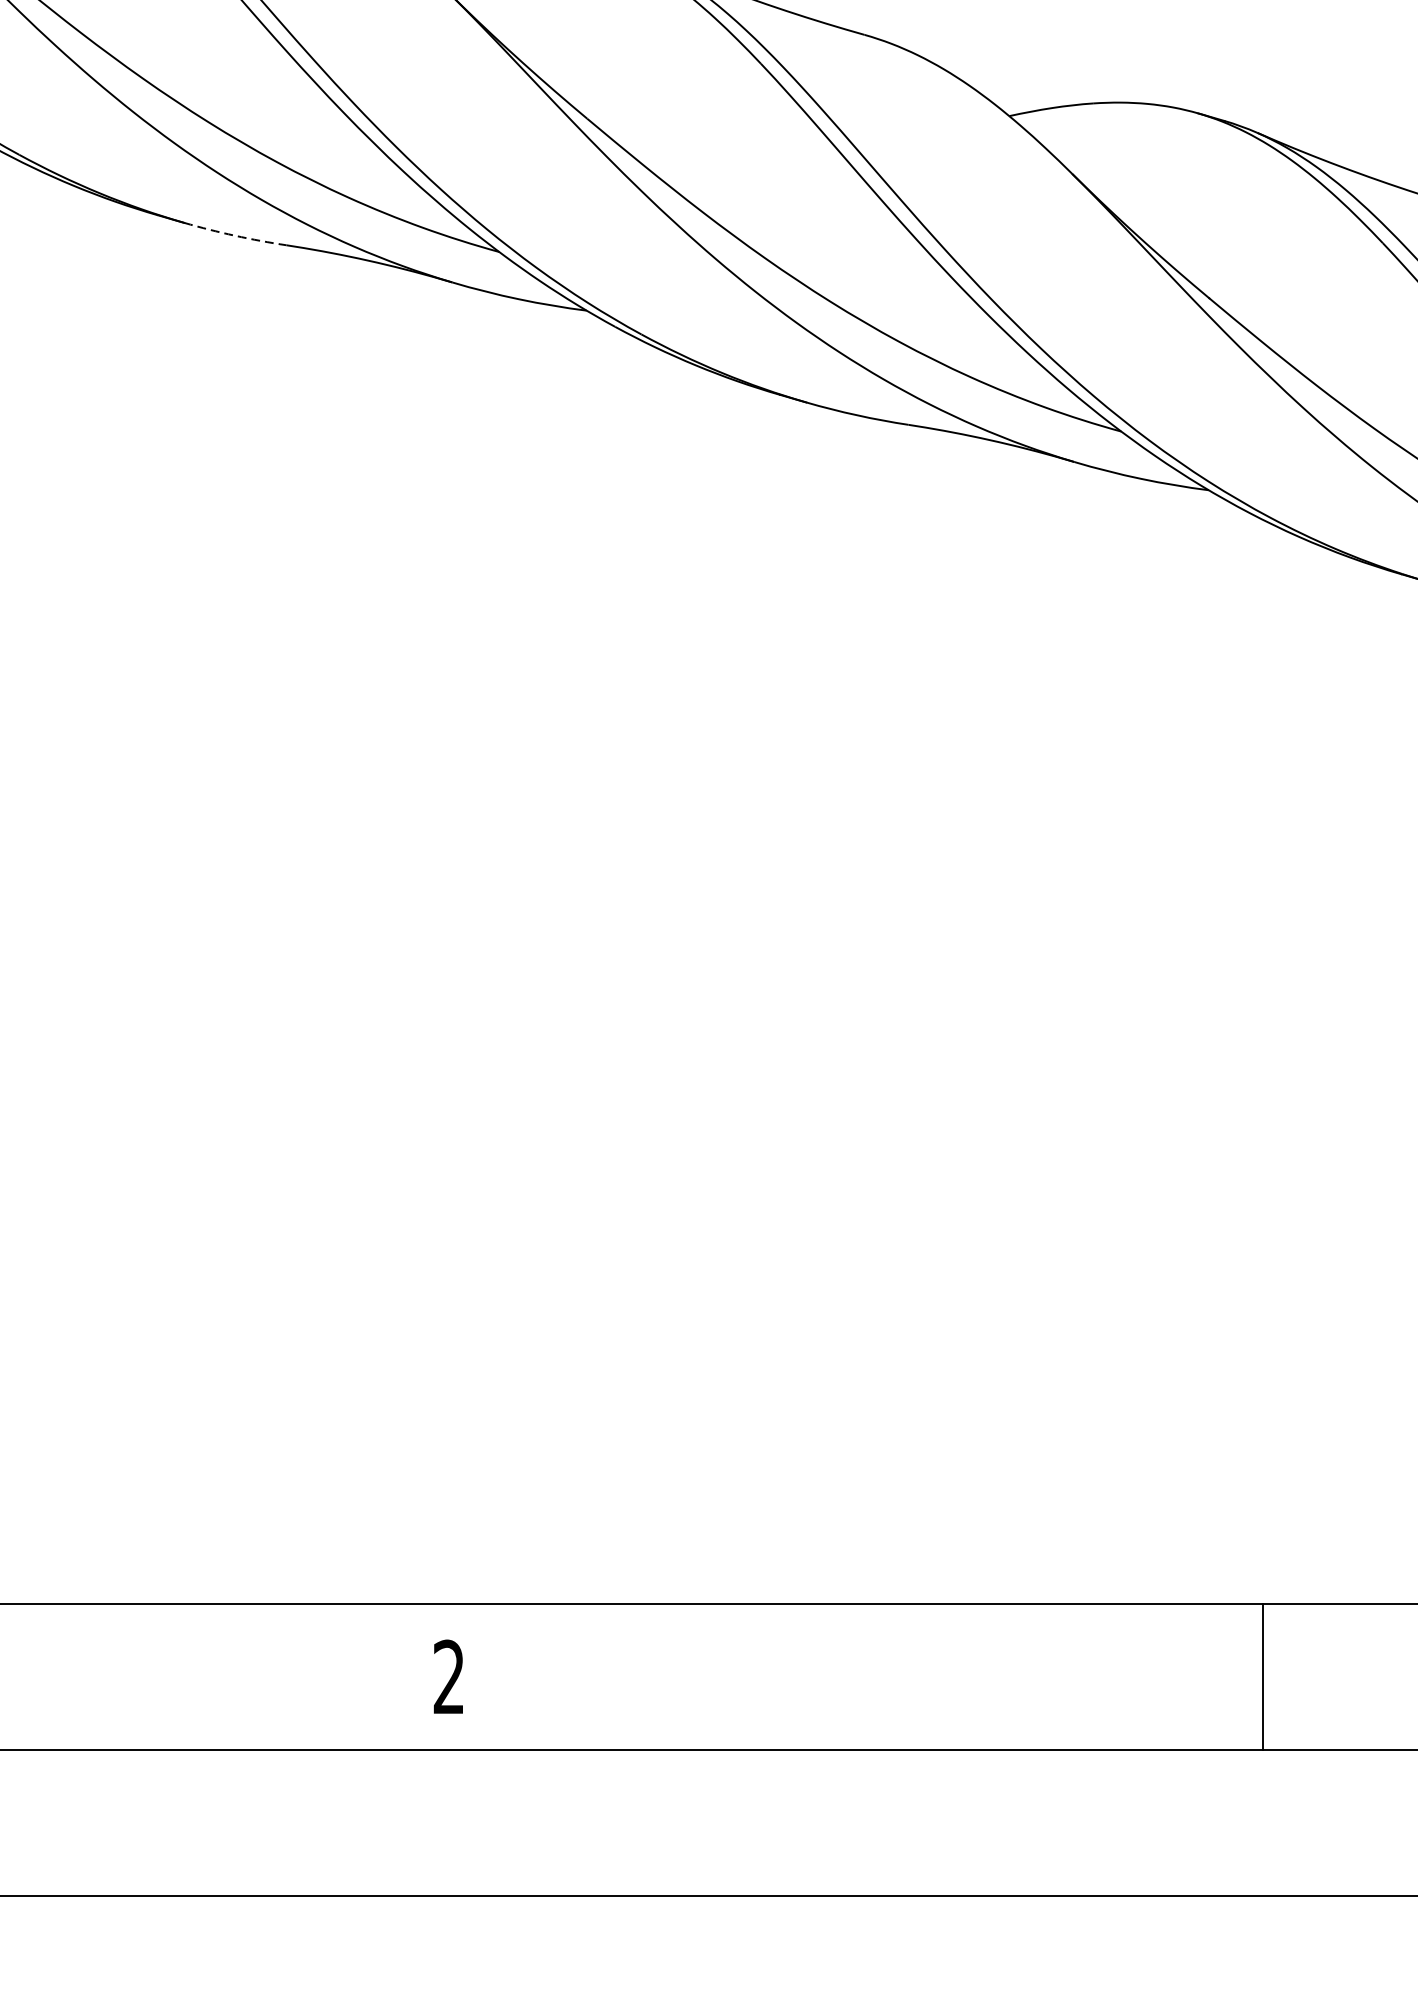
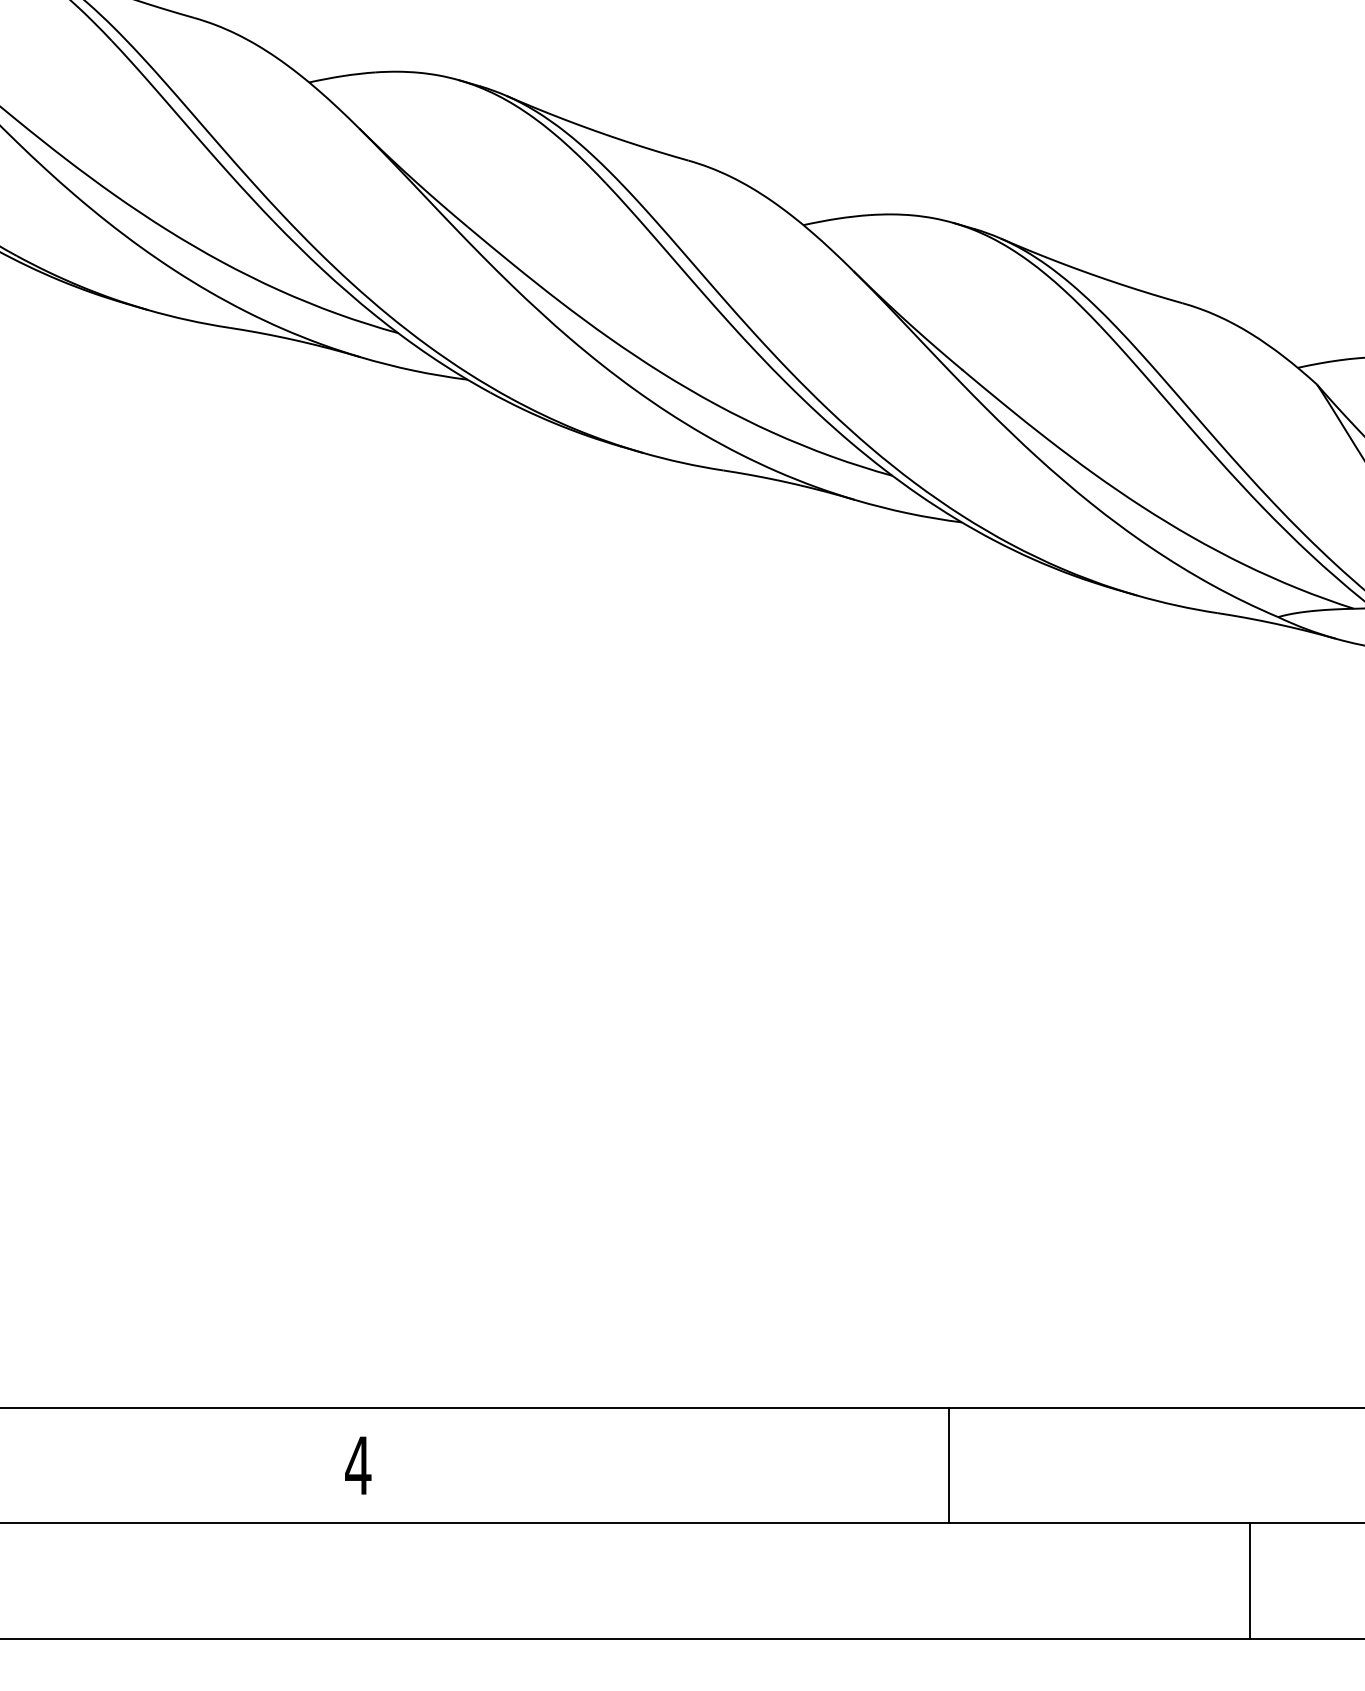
arc: (235, 236) -> (188, 320), dashed -> solid
text: (449, 1675) -> (358, 1464), 2 -> 4
line: (1263, 1677) -> (949, 1465), moved

